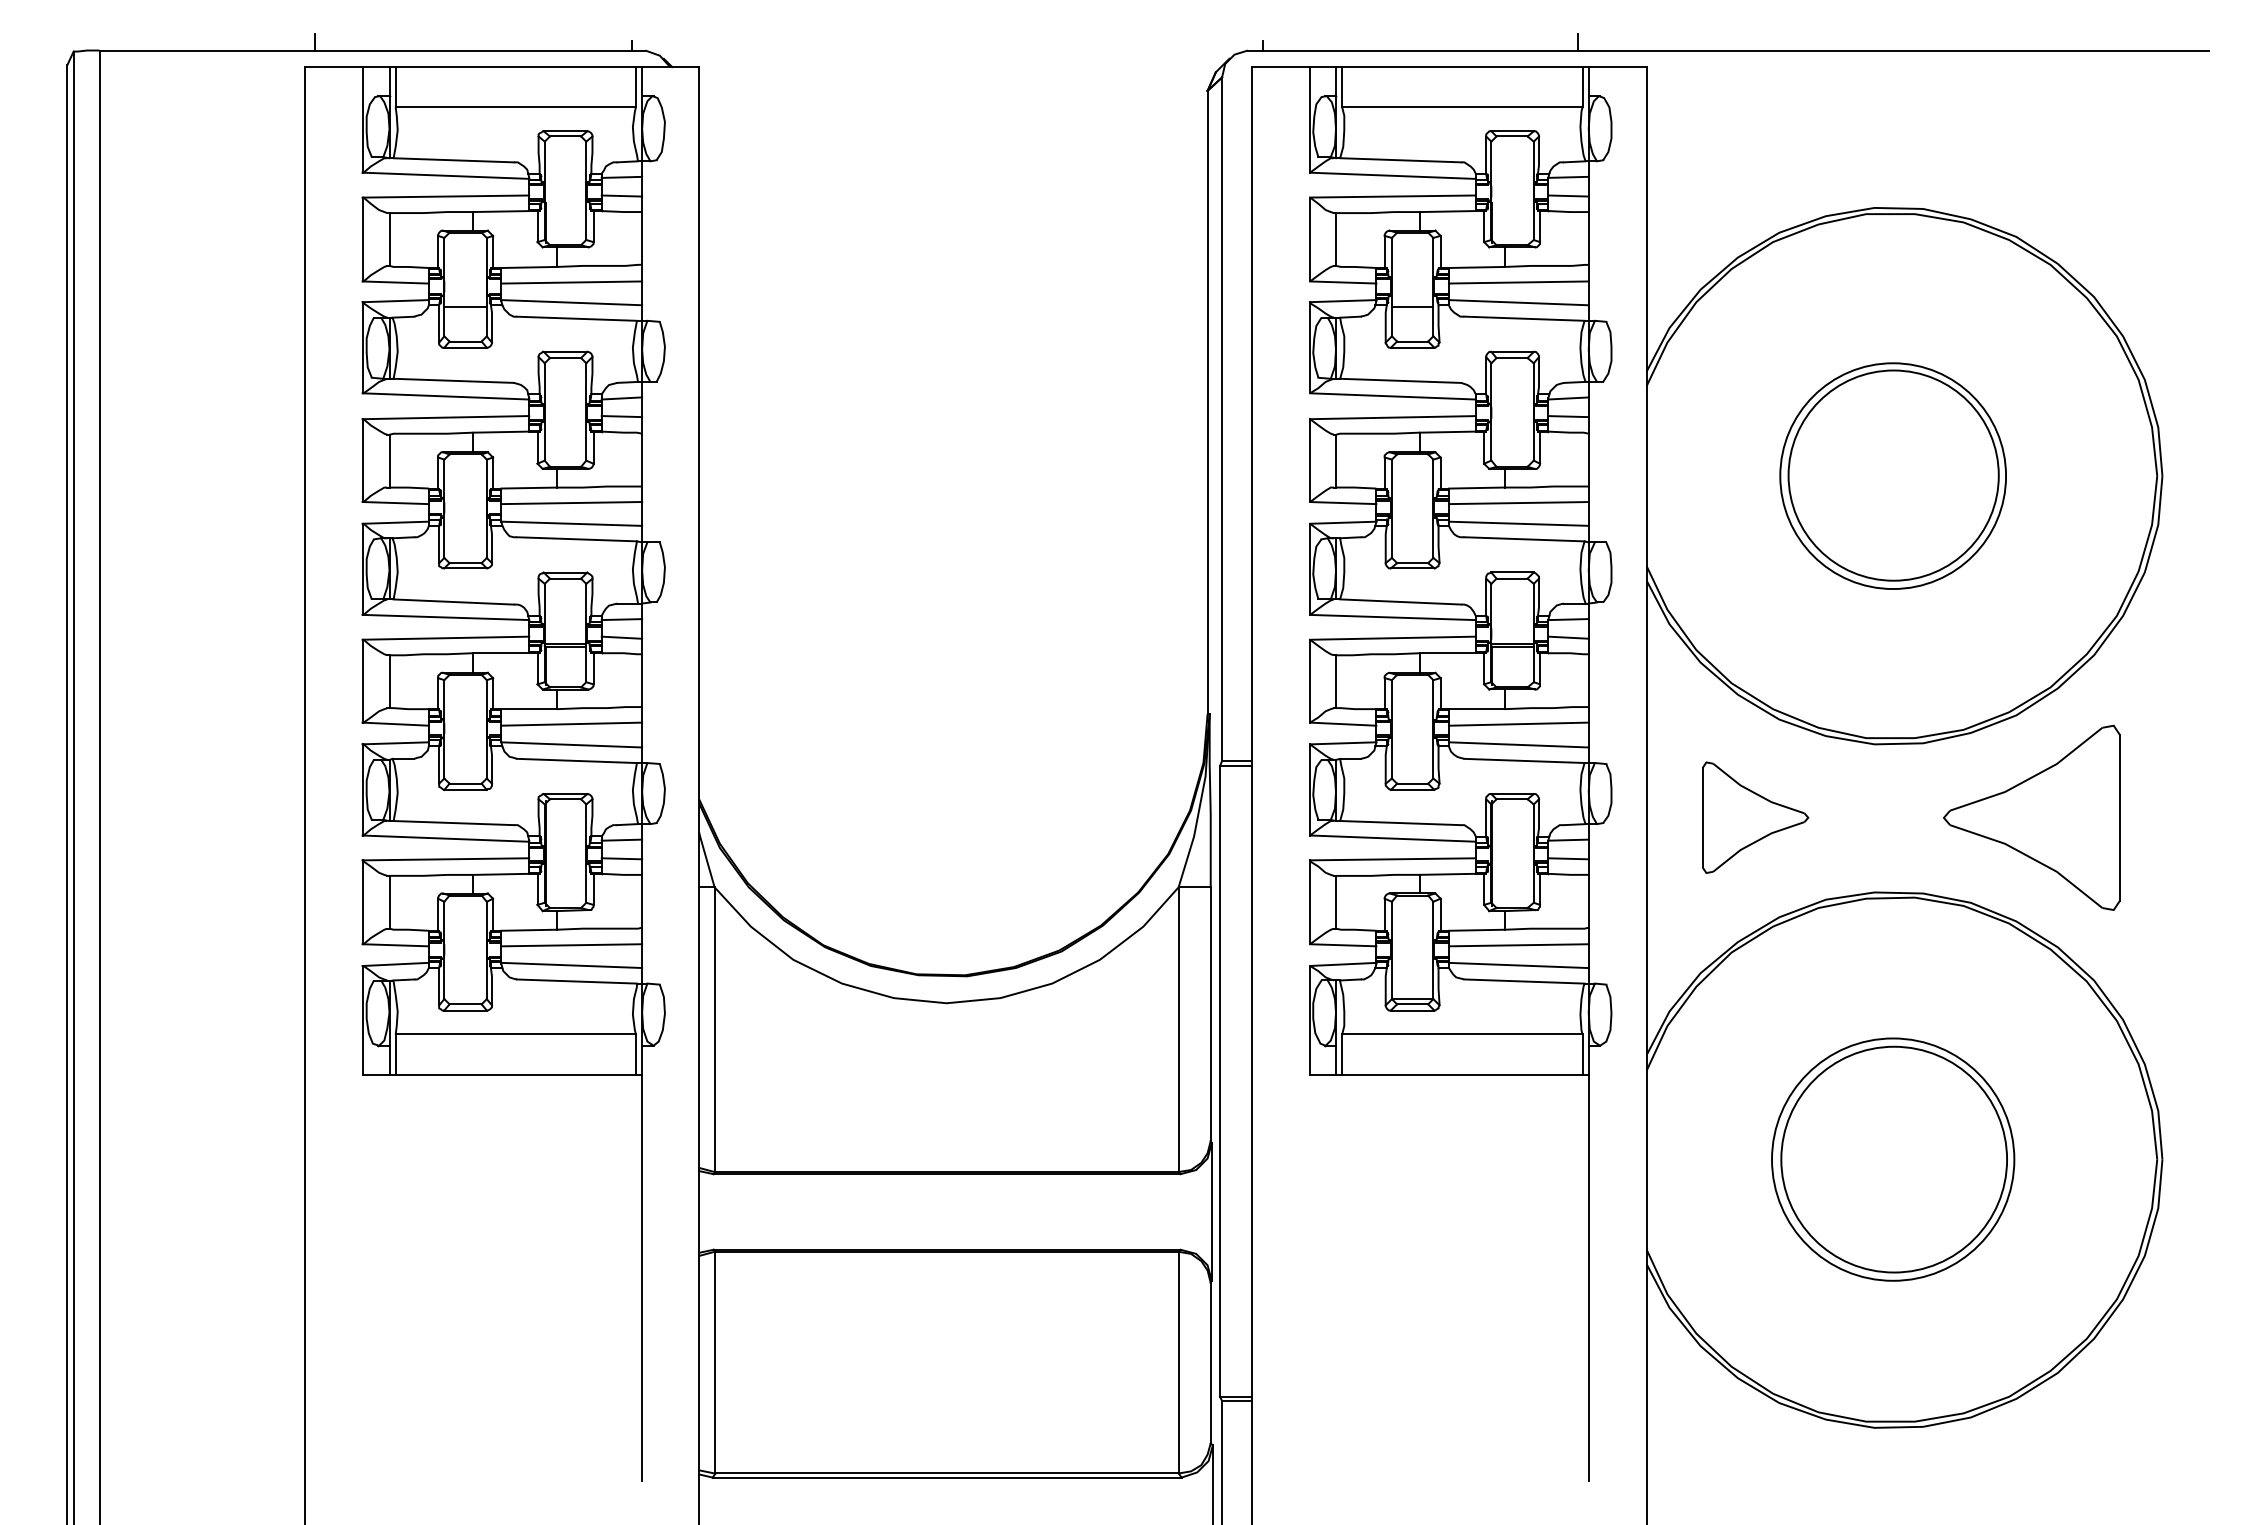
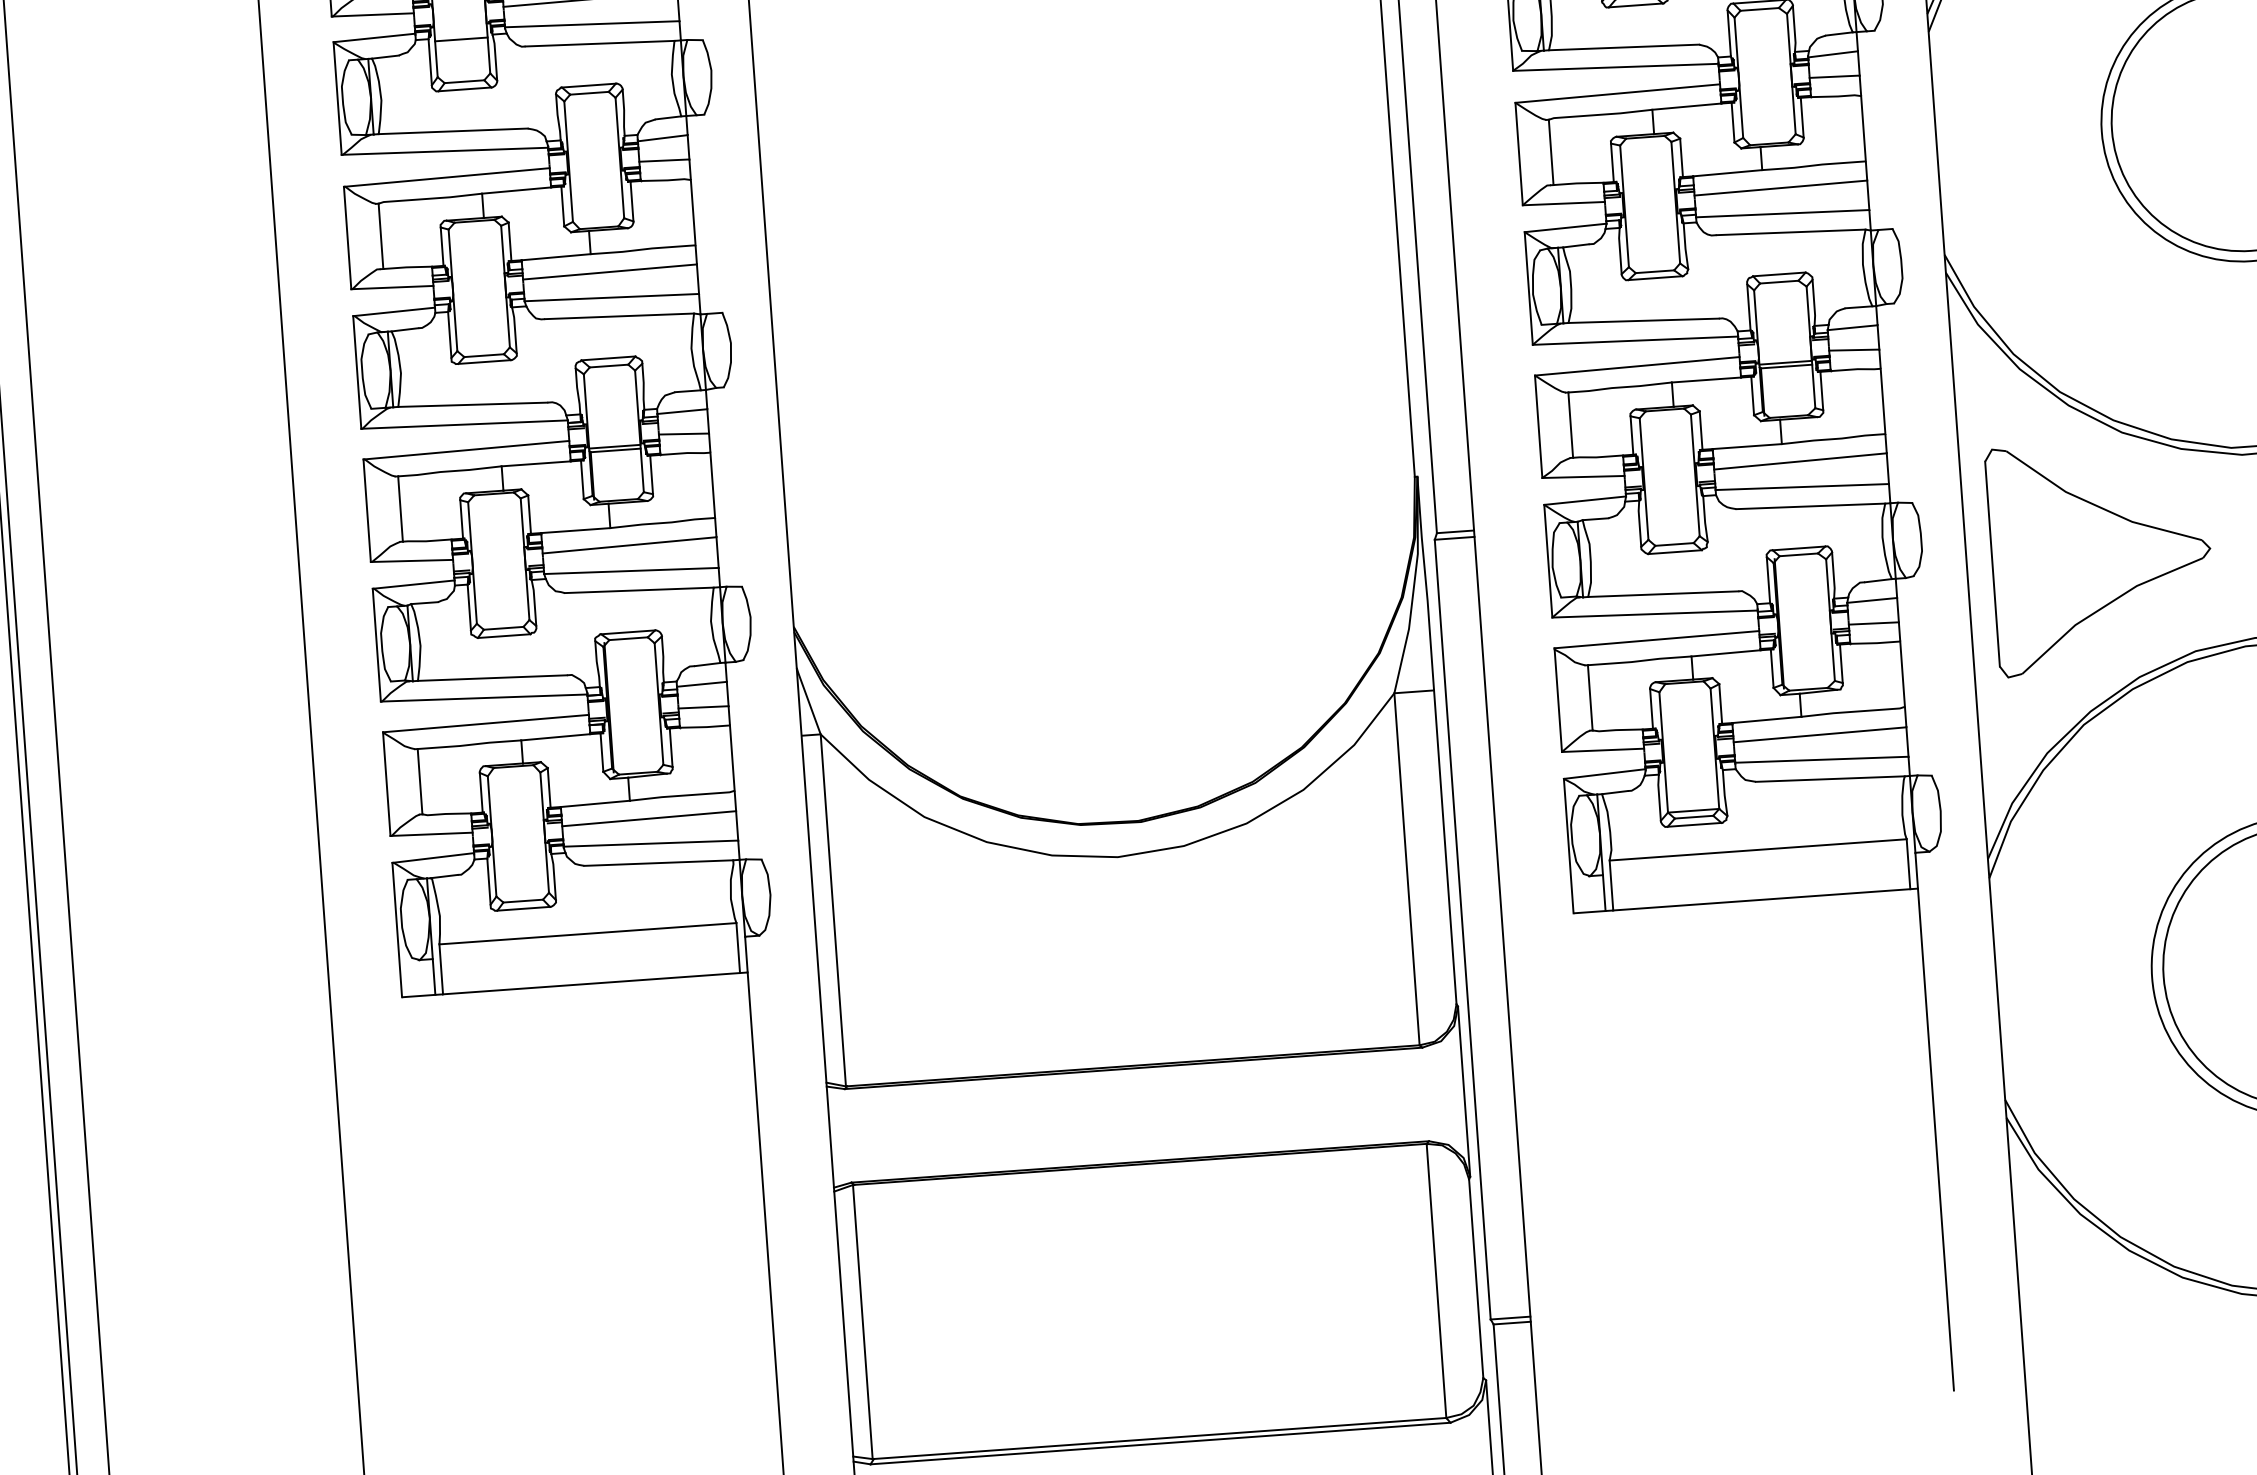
part: (1755, 817) -> (2101, 555), size x1.67

